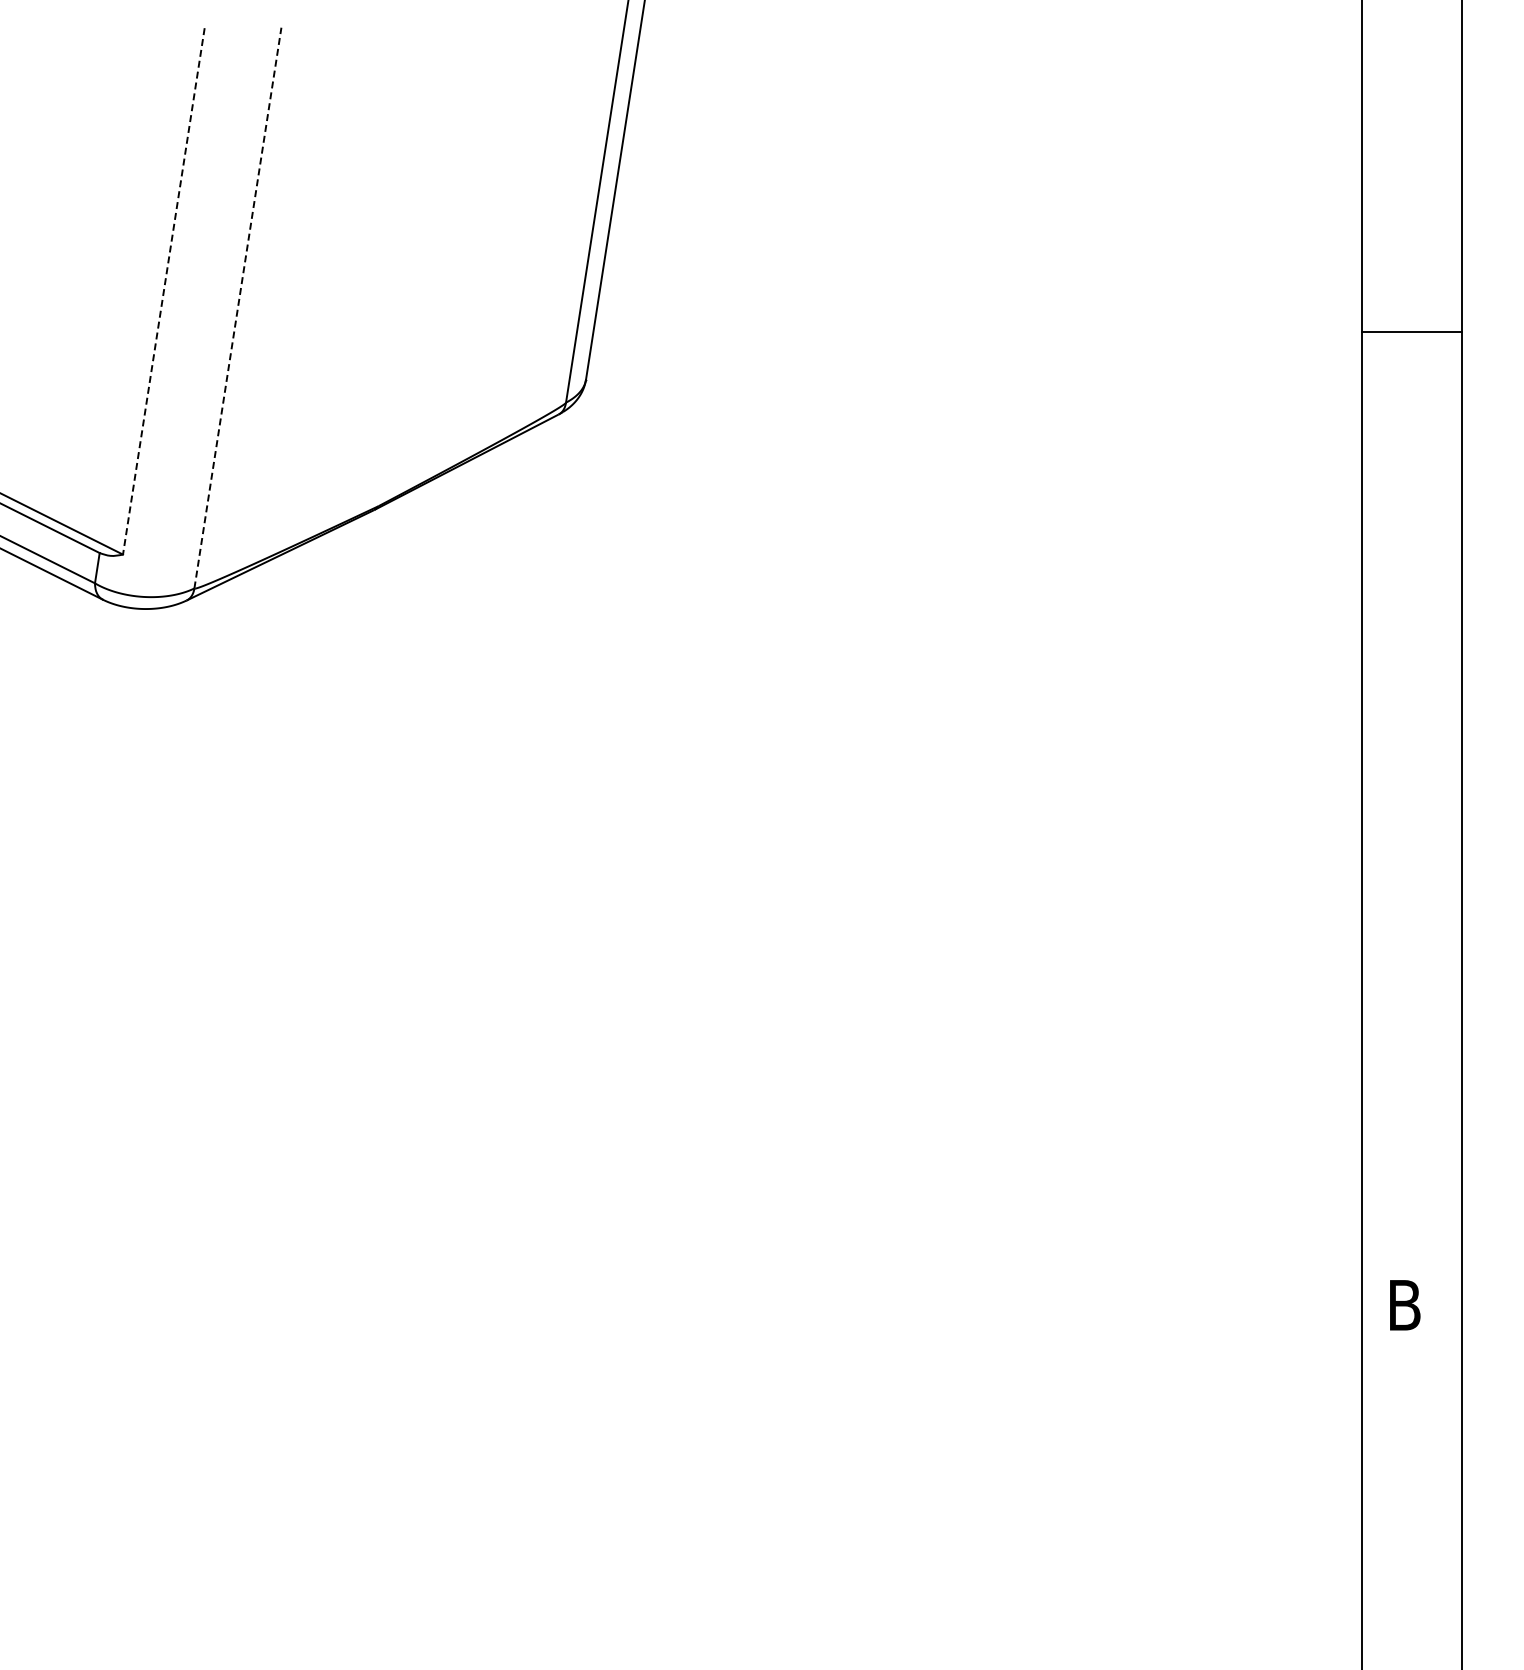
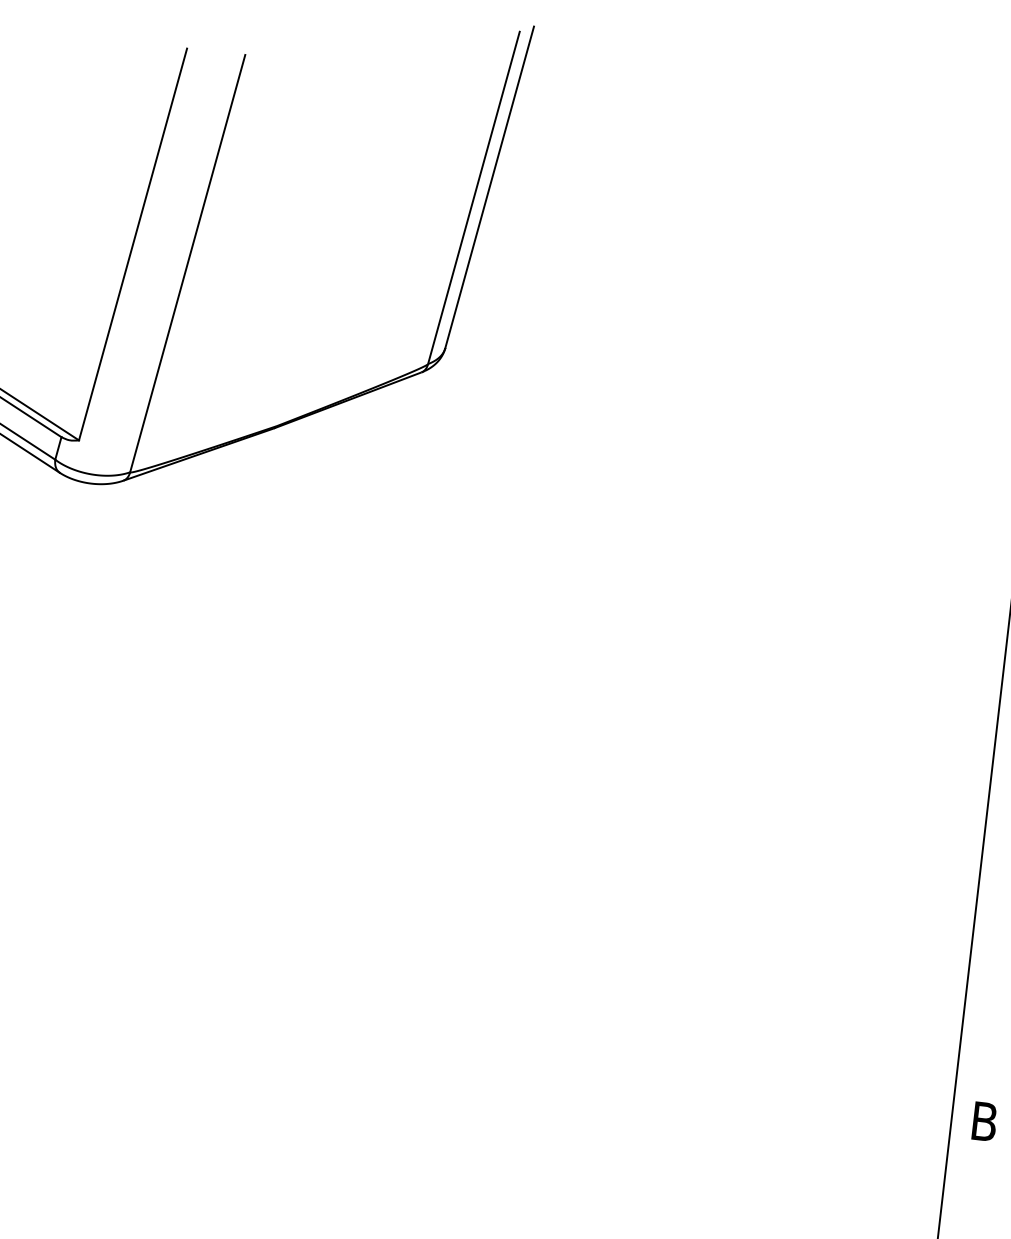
line: (163, 291) -> (132, 244), dashed -> solid
line: (237, 308) -> (187, 263), dashed -> solid

